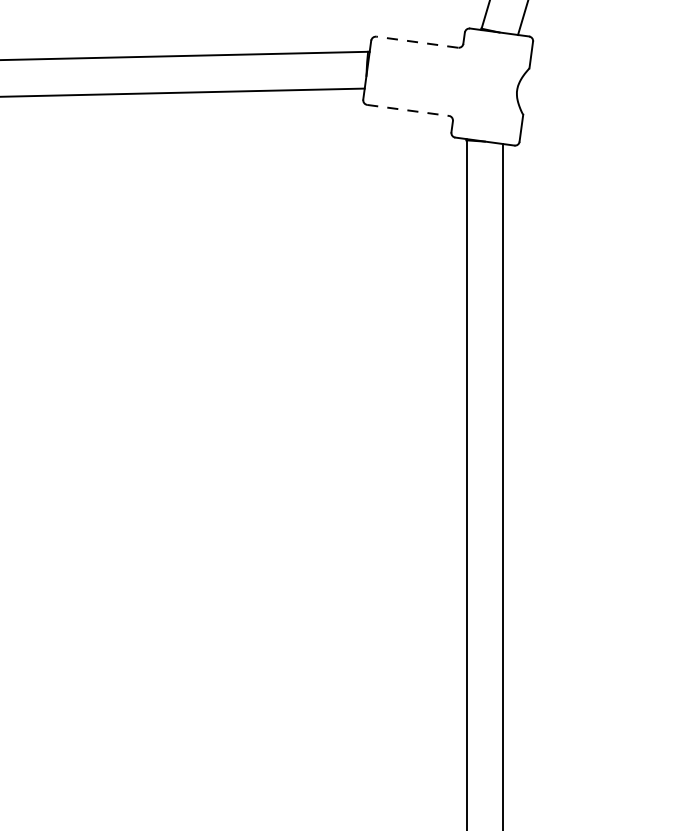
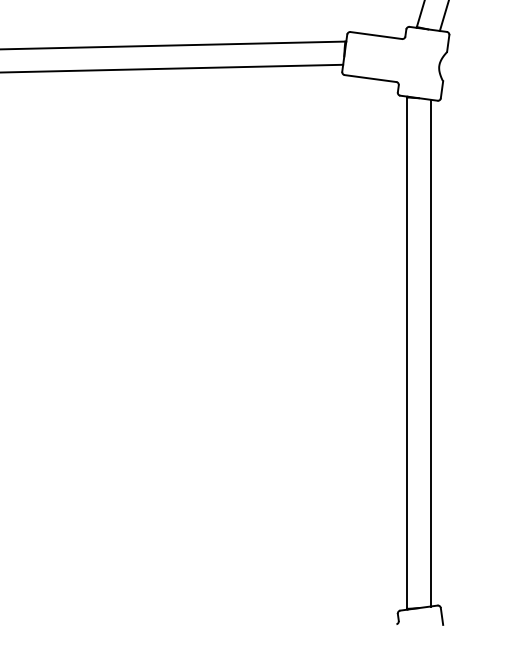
line: (415, 42) -> (375, 35), dashed -> solid
line: (409, 110) -> (371, 78), dashed -> solid

